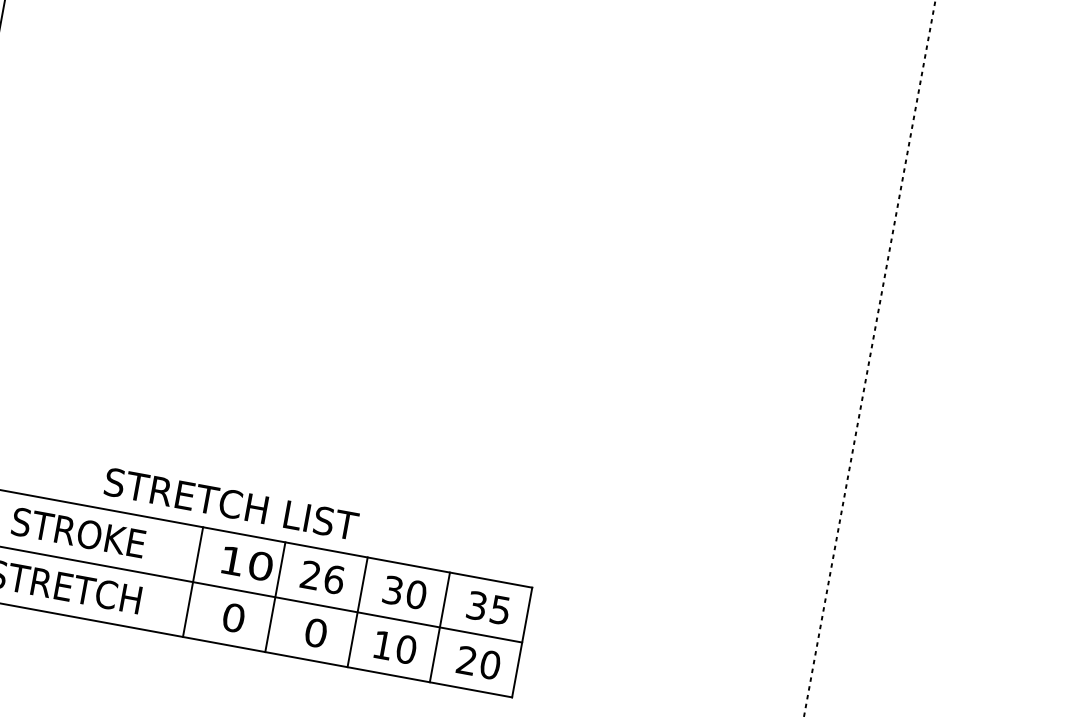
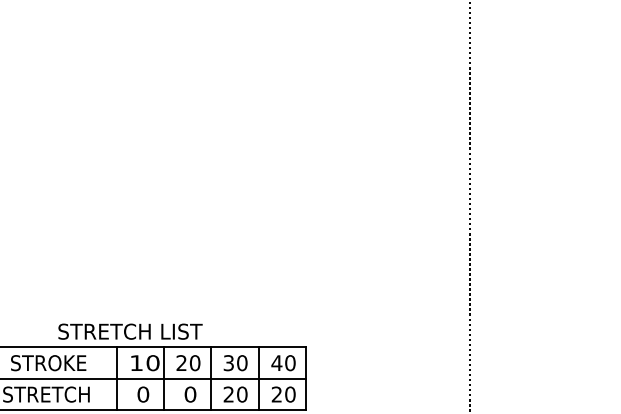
text: (335, 578) -> (195, 362), 26 -> 20
text: (488, 608) -> (283, 363), 35 -> 40
text: (382, 645) -> (228, 394), 10 -> 20

